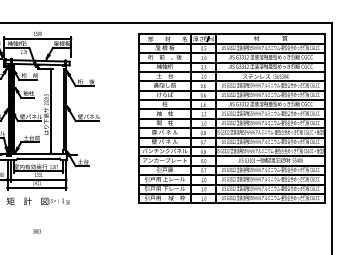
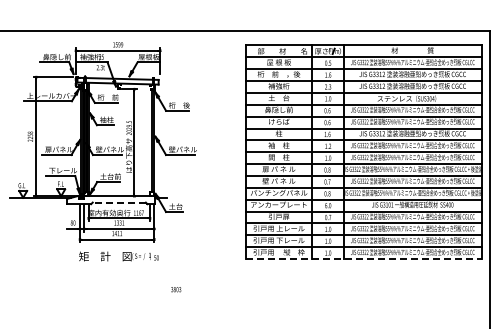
line: (38, 158) -> (119, 202), solid -> dashed
line: (231, 203) -> (363, 259), solid -> dashed
text: (37, 231) -> (176, 289), moved

